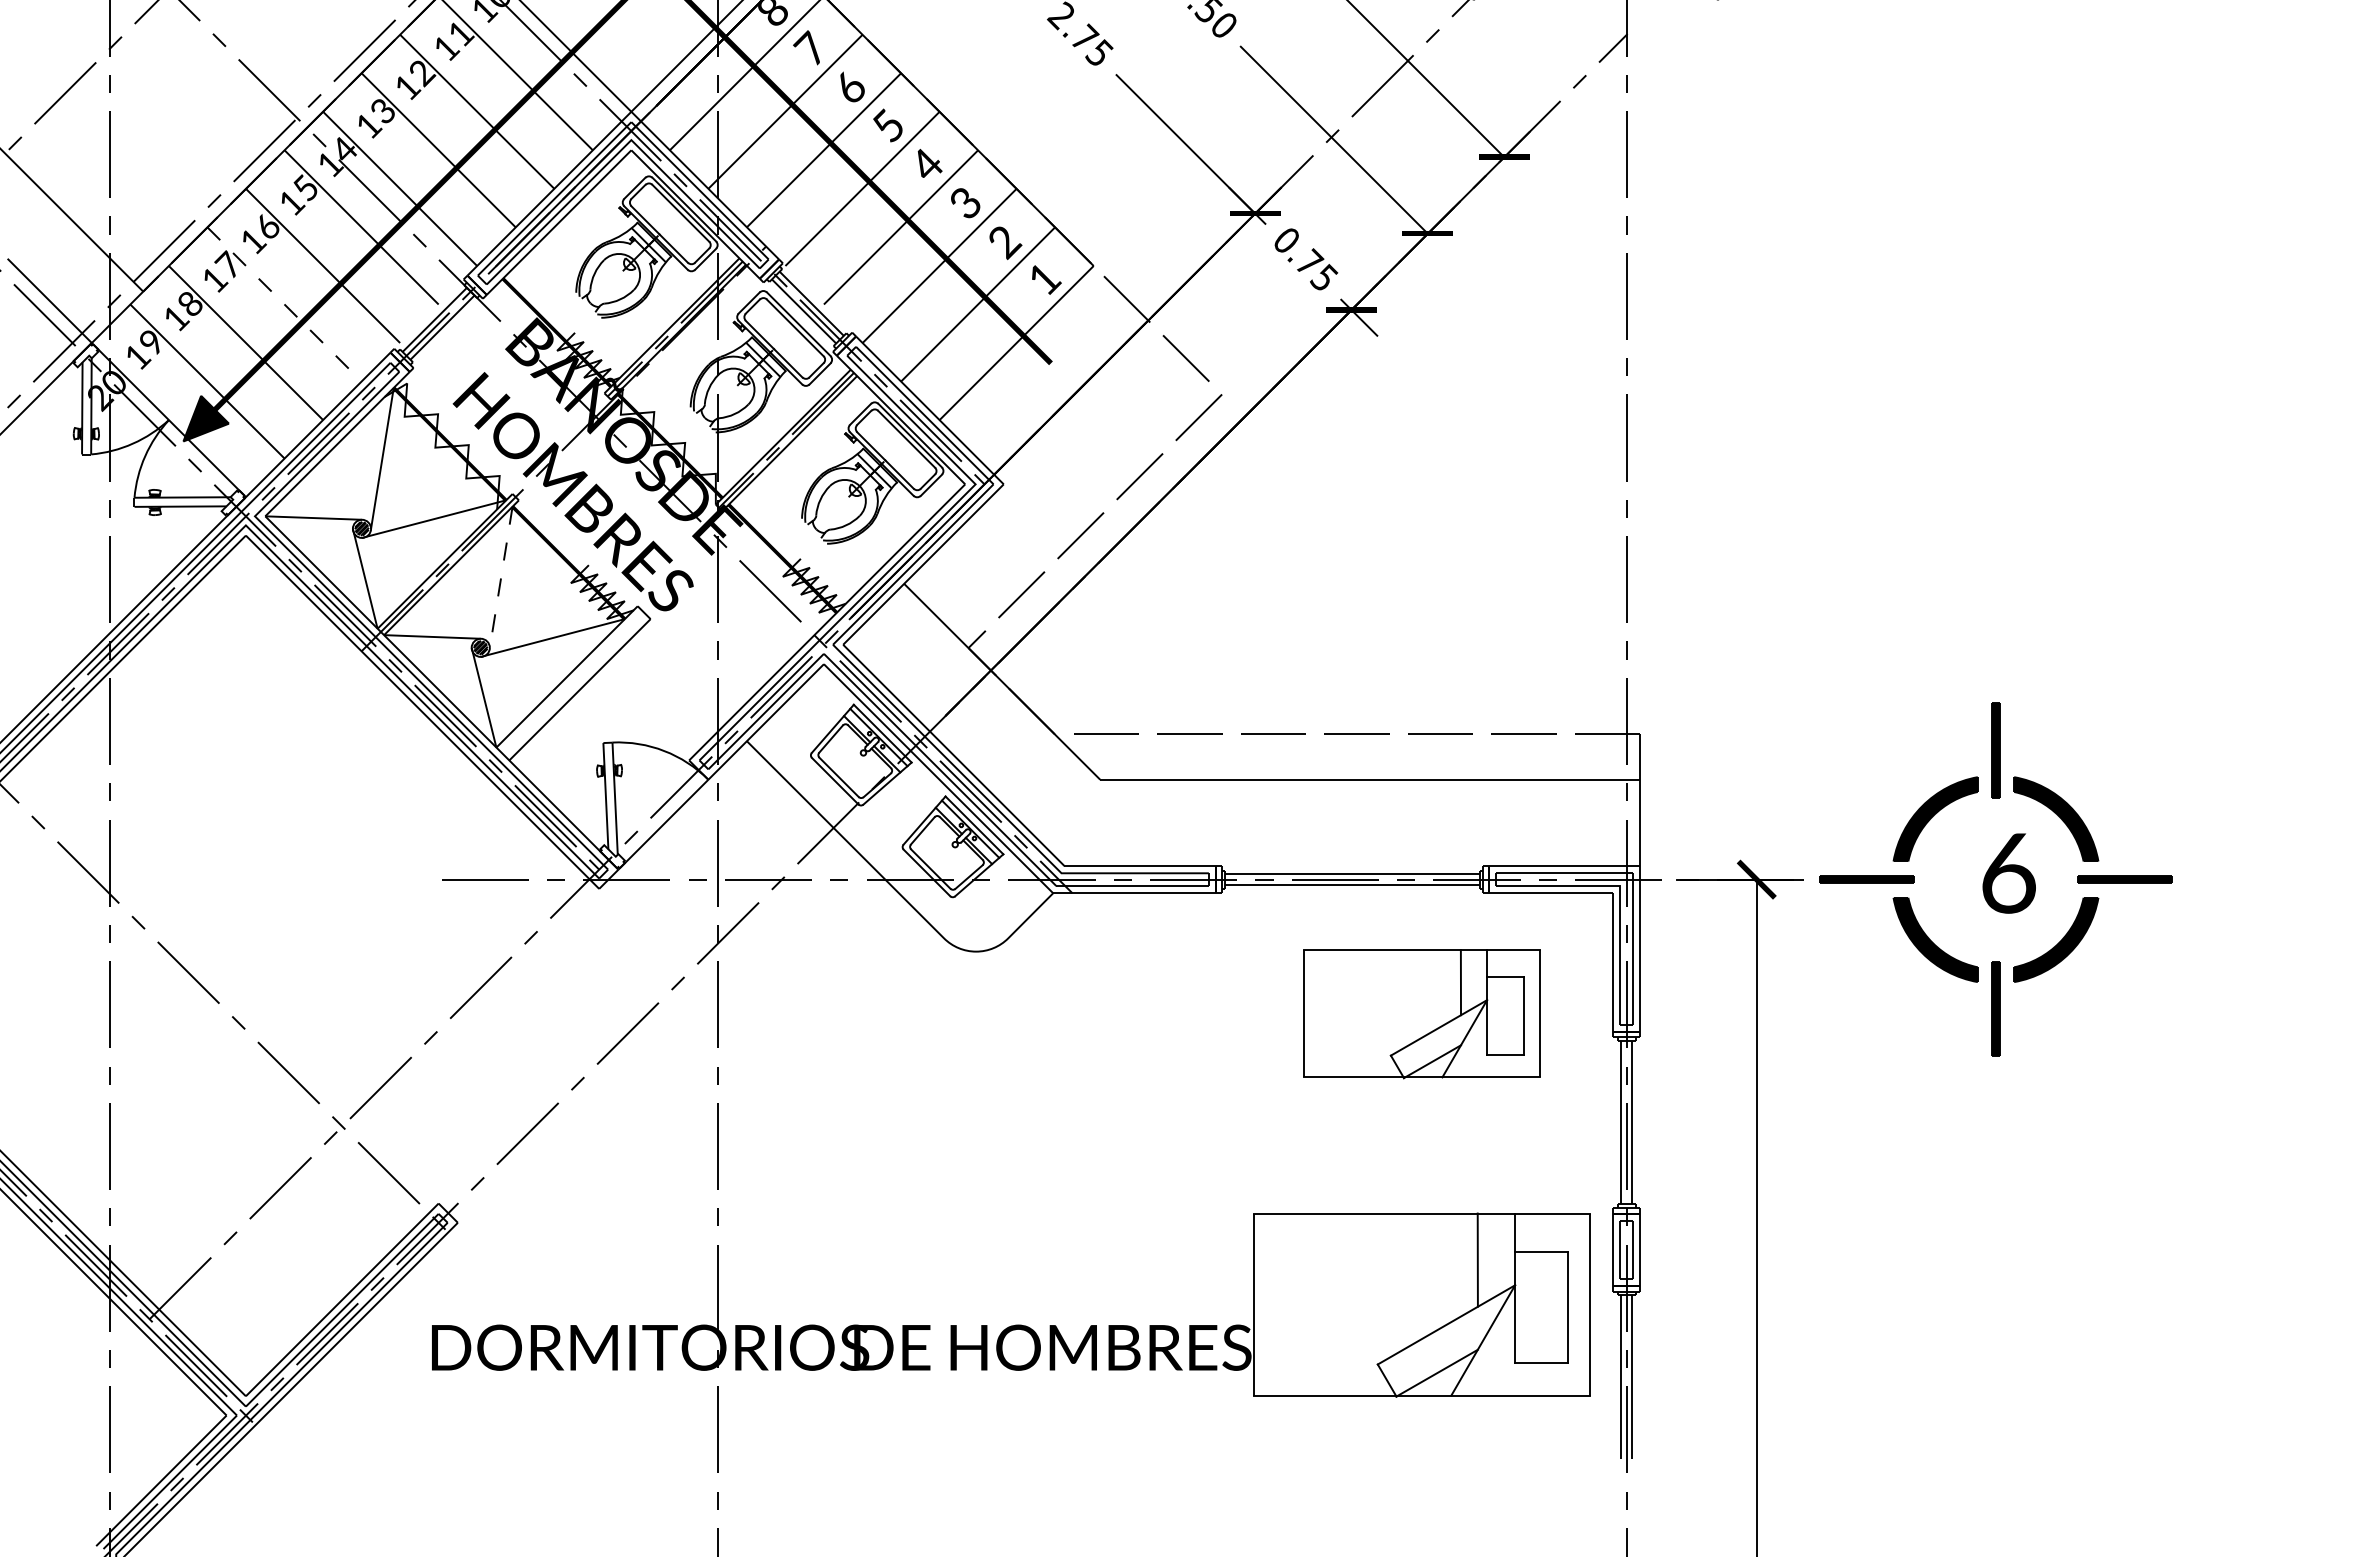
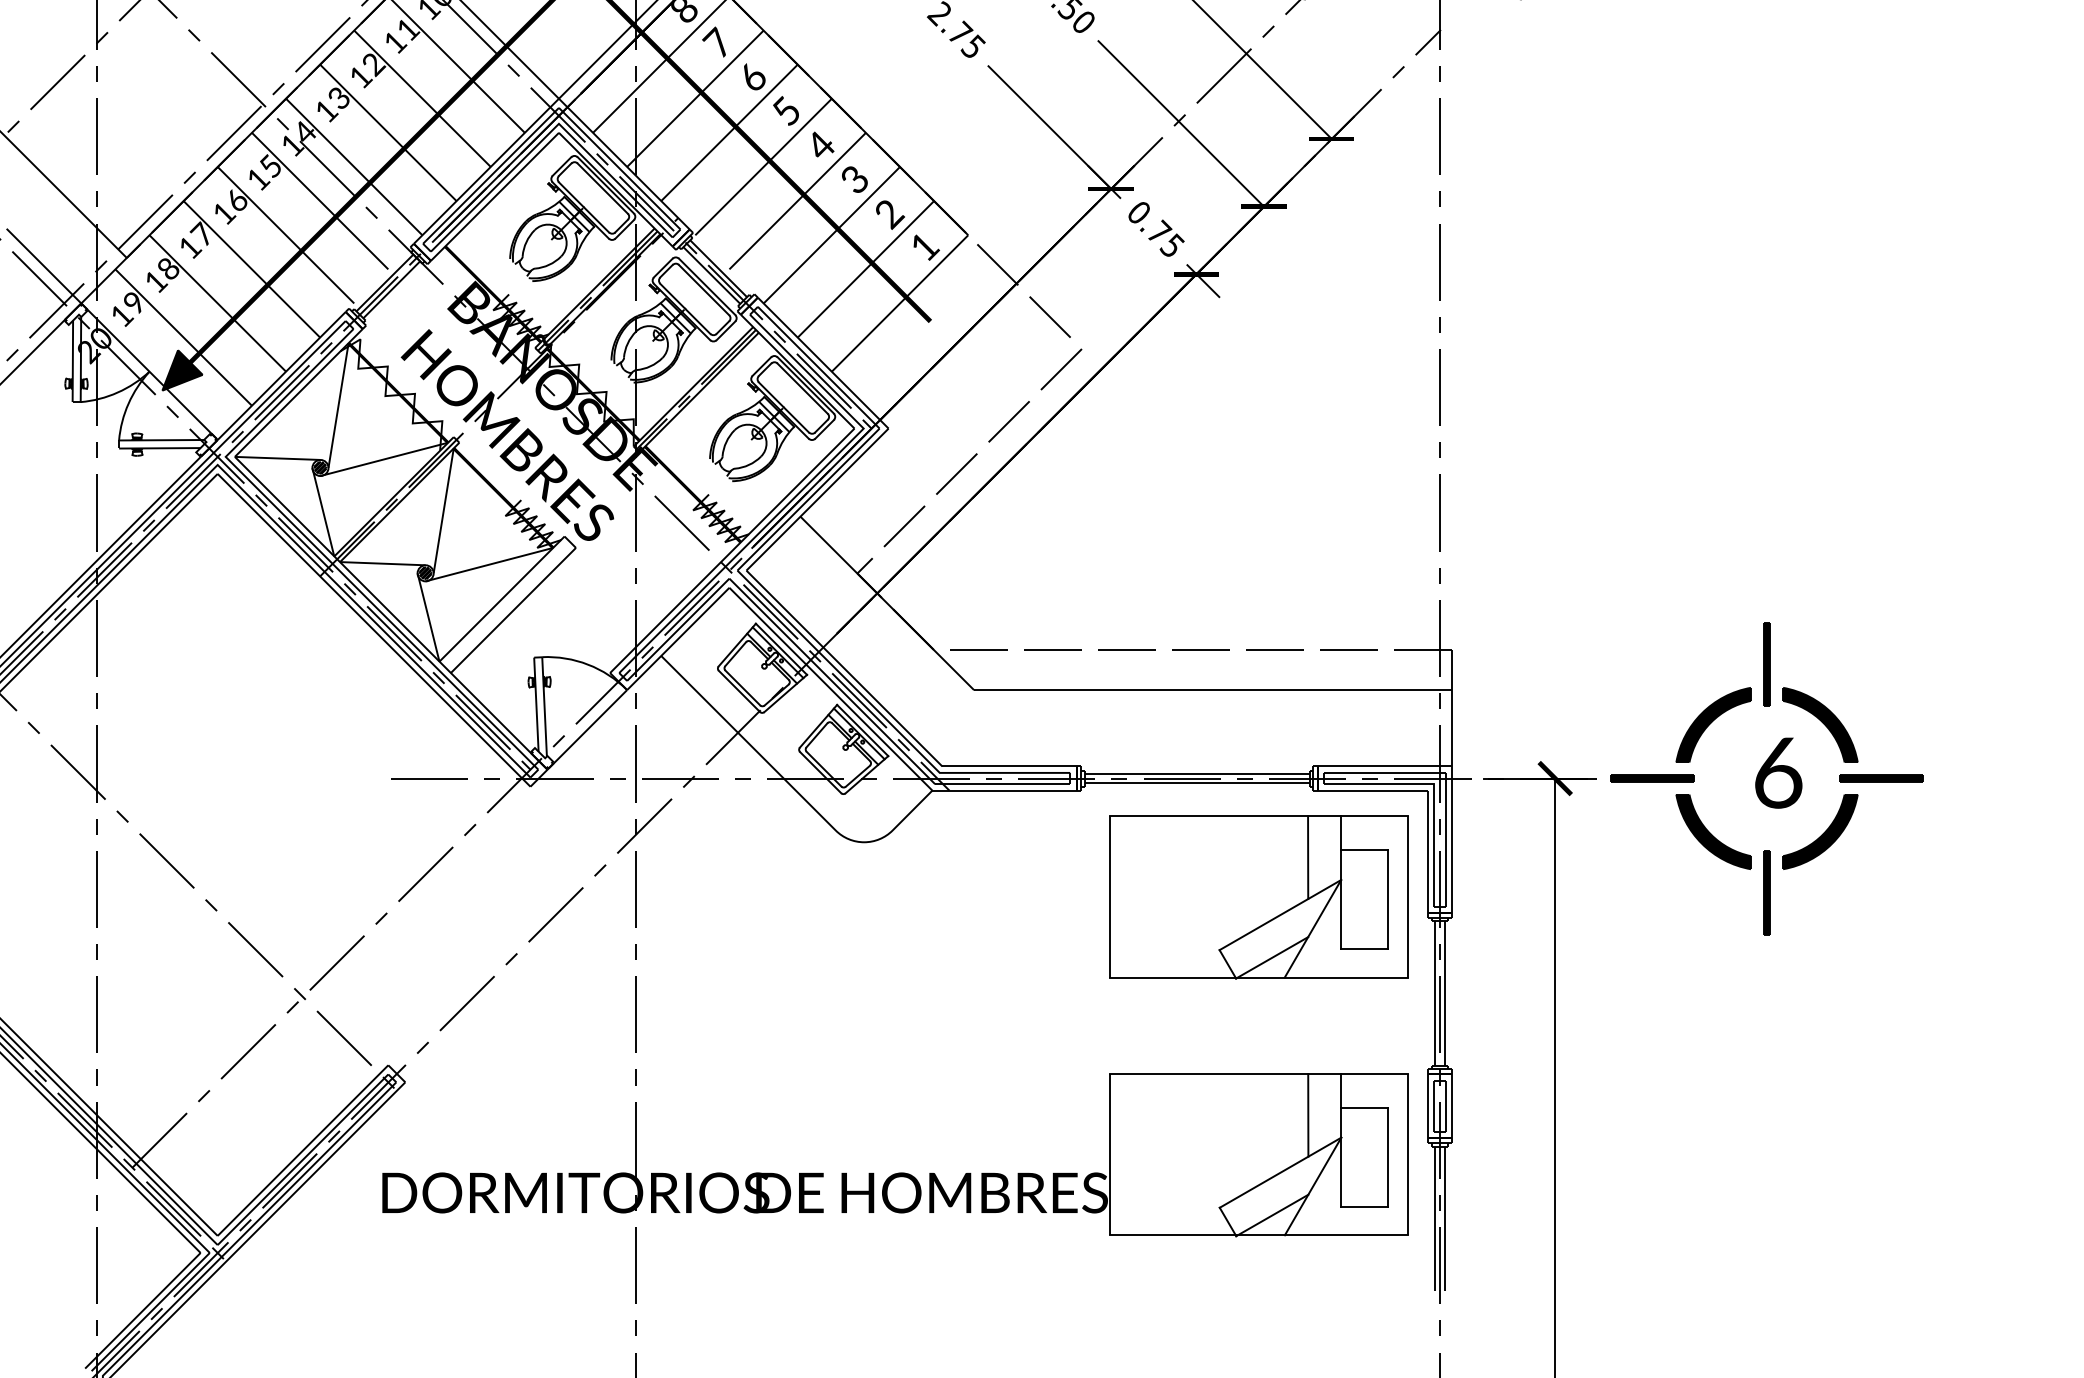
line: (284, 304) -> (251, 269), dashed -> solid
line: (501, 577) -> (443, 511), dashed -> solid
part: (1421, 1013) -> (1258, 897), size x1.43

